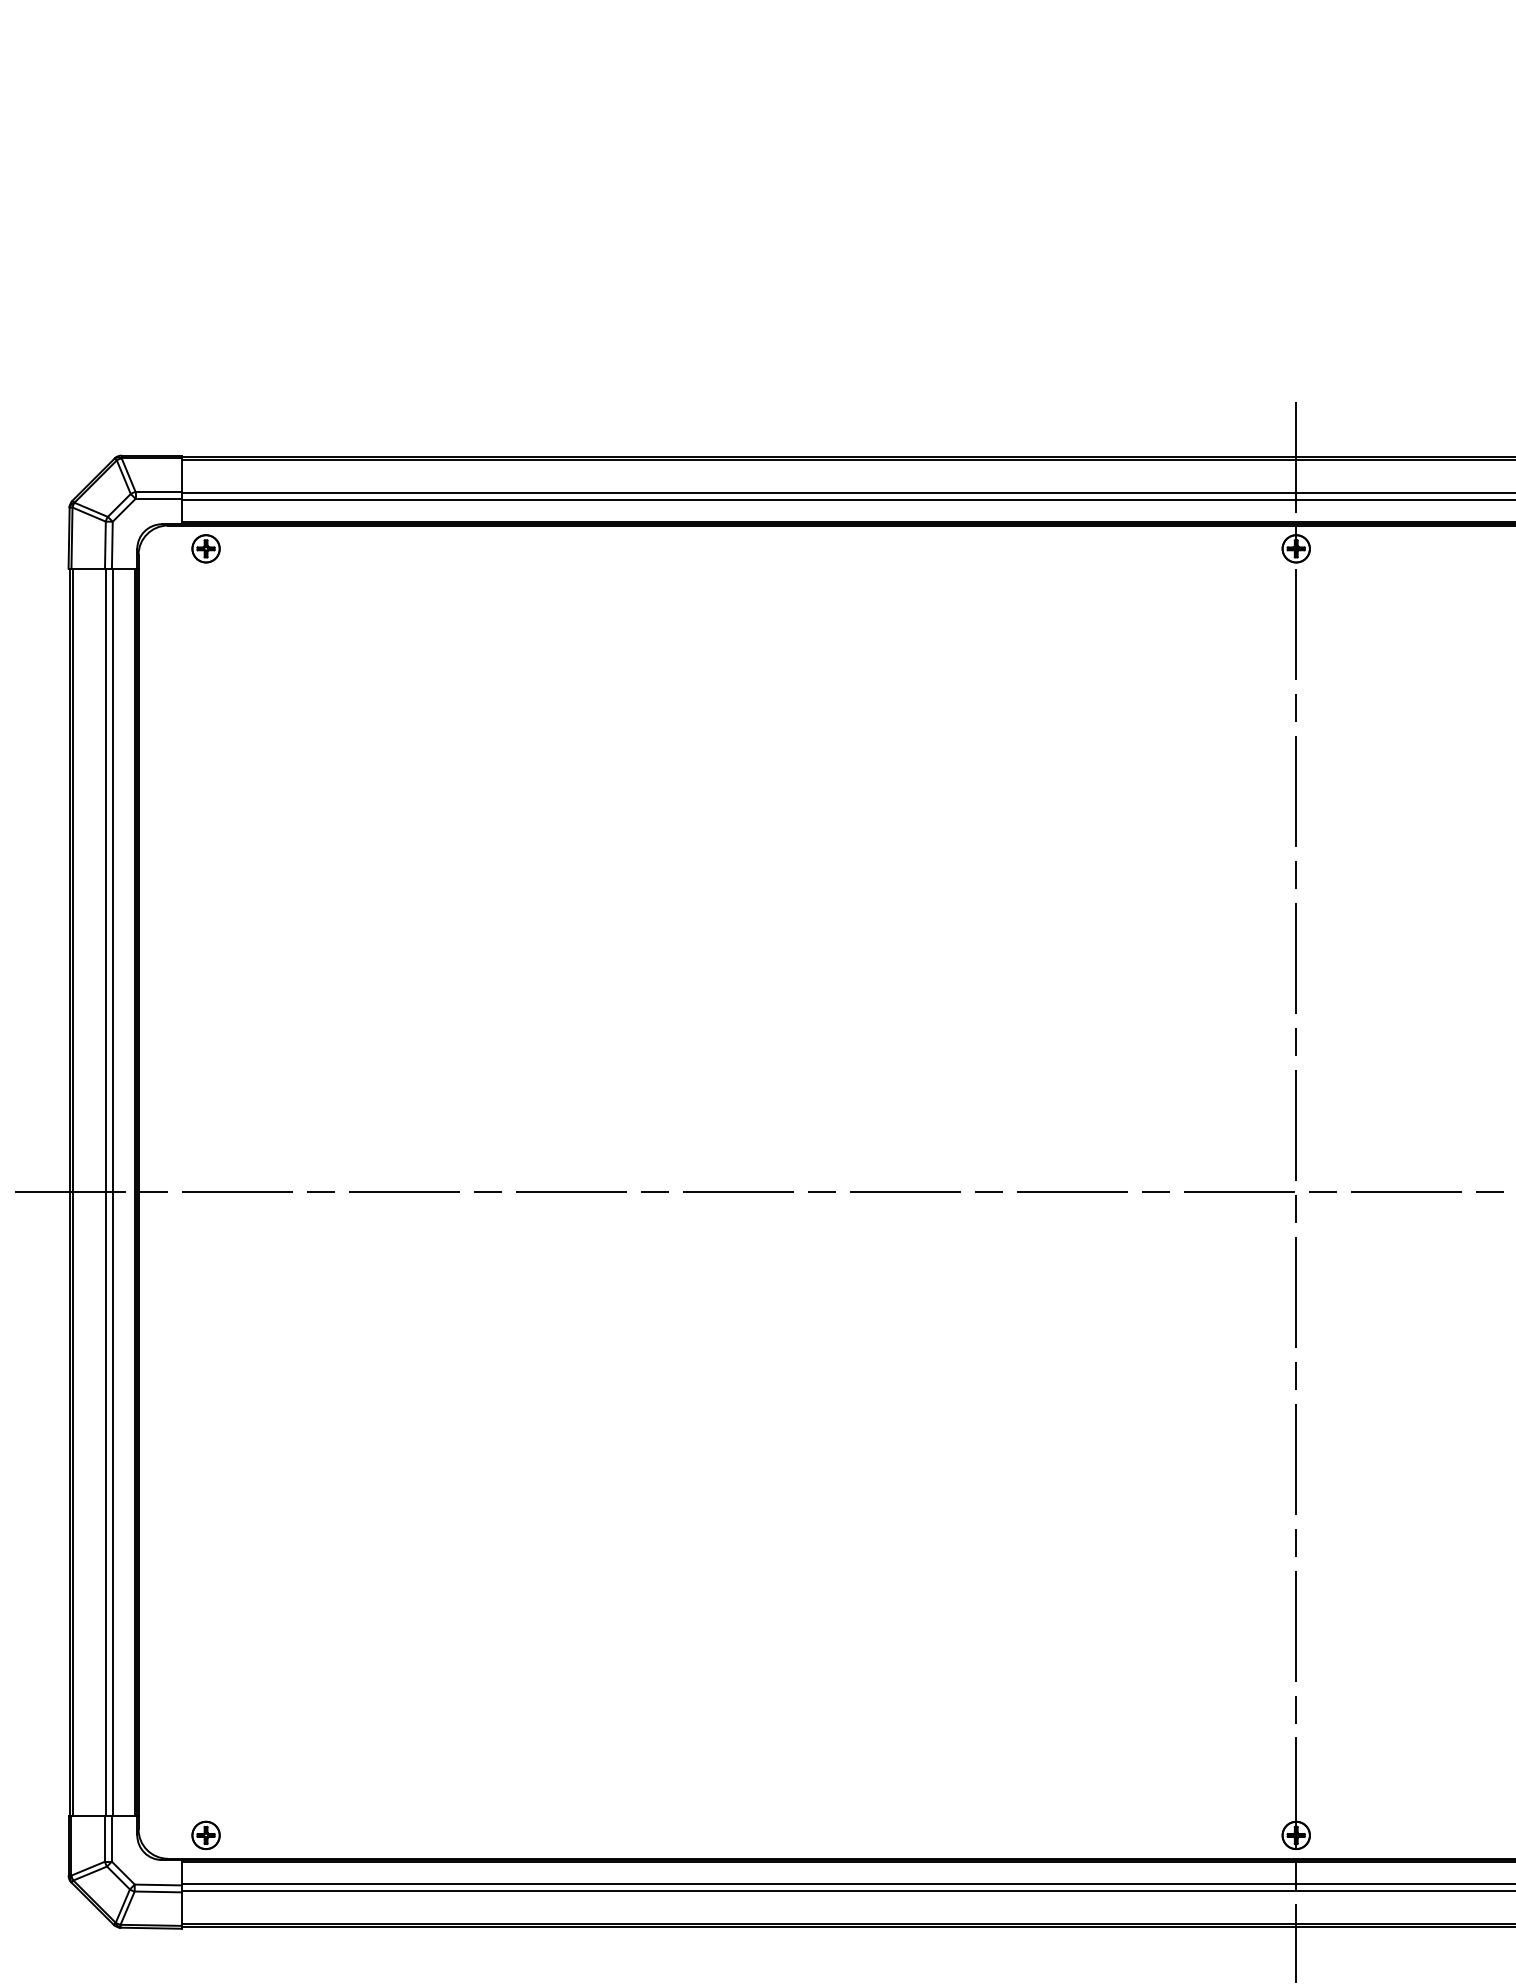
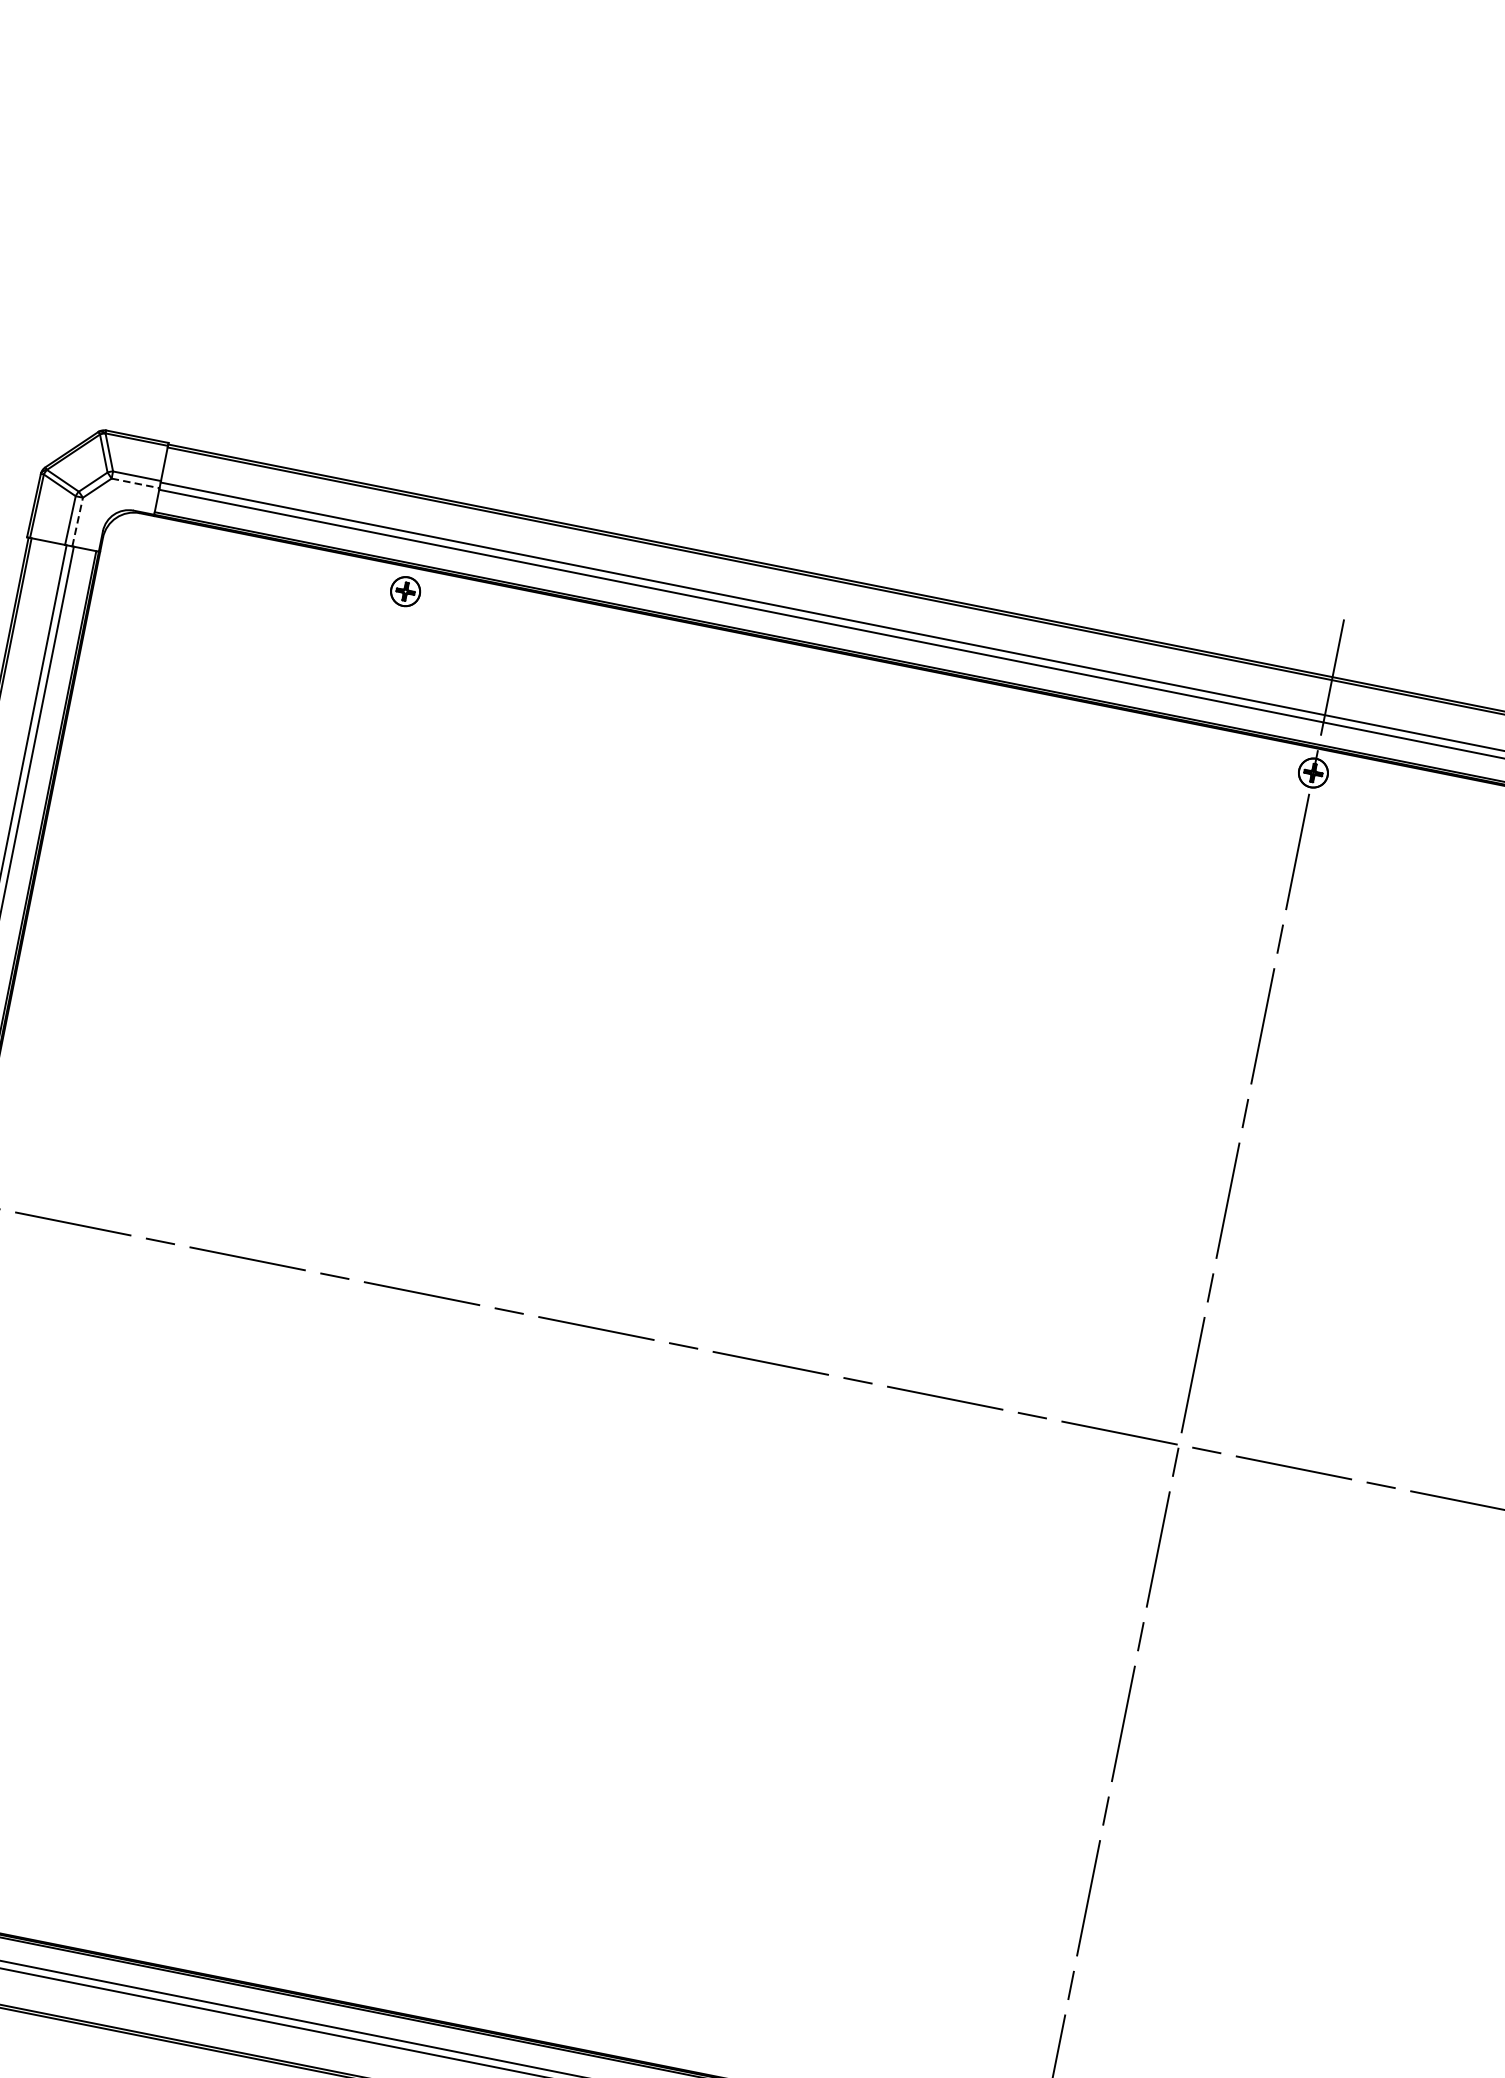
line: (158, 498) -> (135, 483), solid -> dashed
line: (112, 544) -> (77, 521), solid -> dashed
part: (205, 548) -> (405, 591), moved

